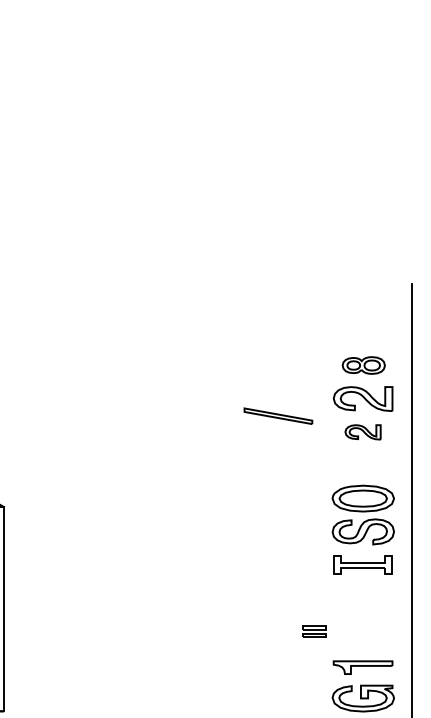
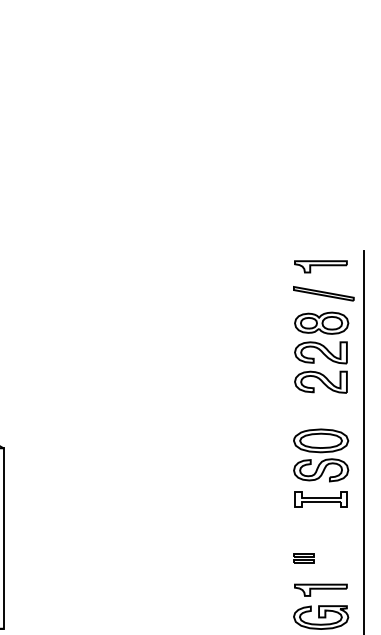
part: (362, 301) -> (320, 266), added
part: (363, 365) -> (321, 323), size x1.43
part: (278, 415) -> (323, 293), moved
part: (362, 432) -> (320, 382), size x1.67
part: (314, 631) -> (303, 558), moved

